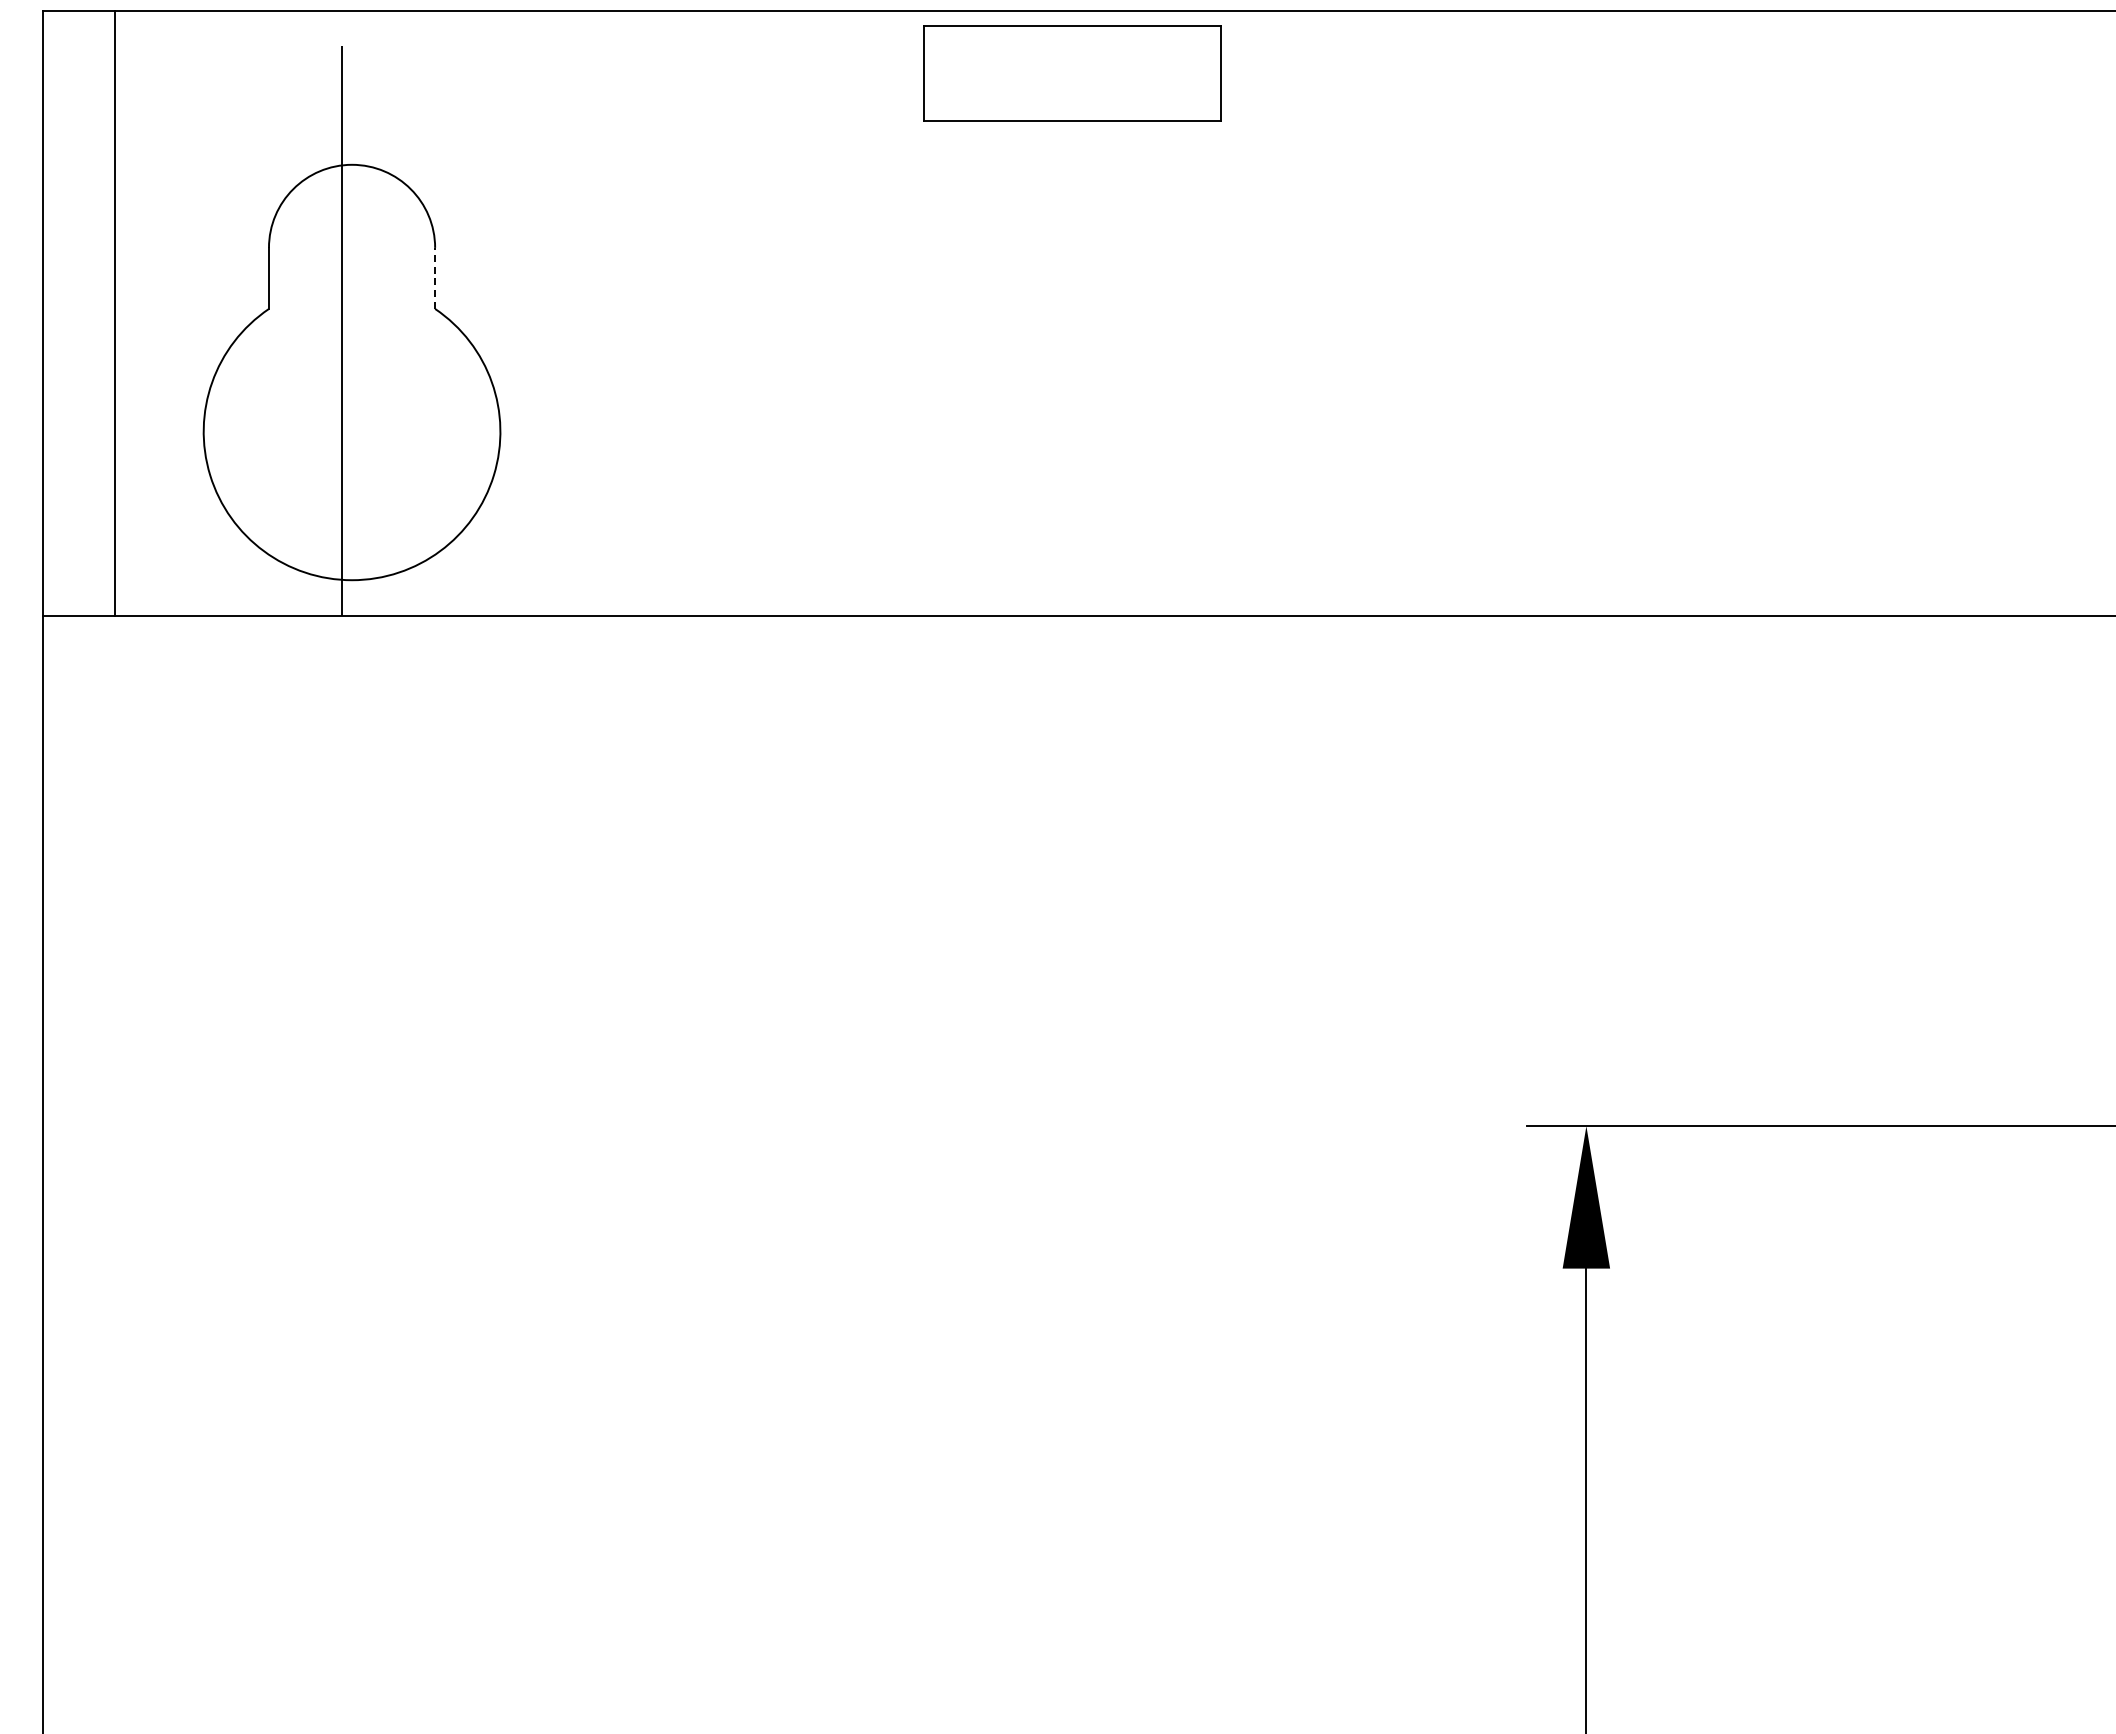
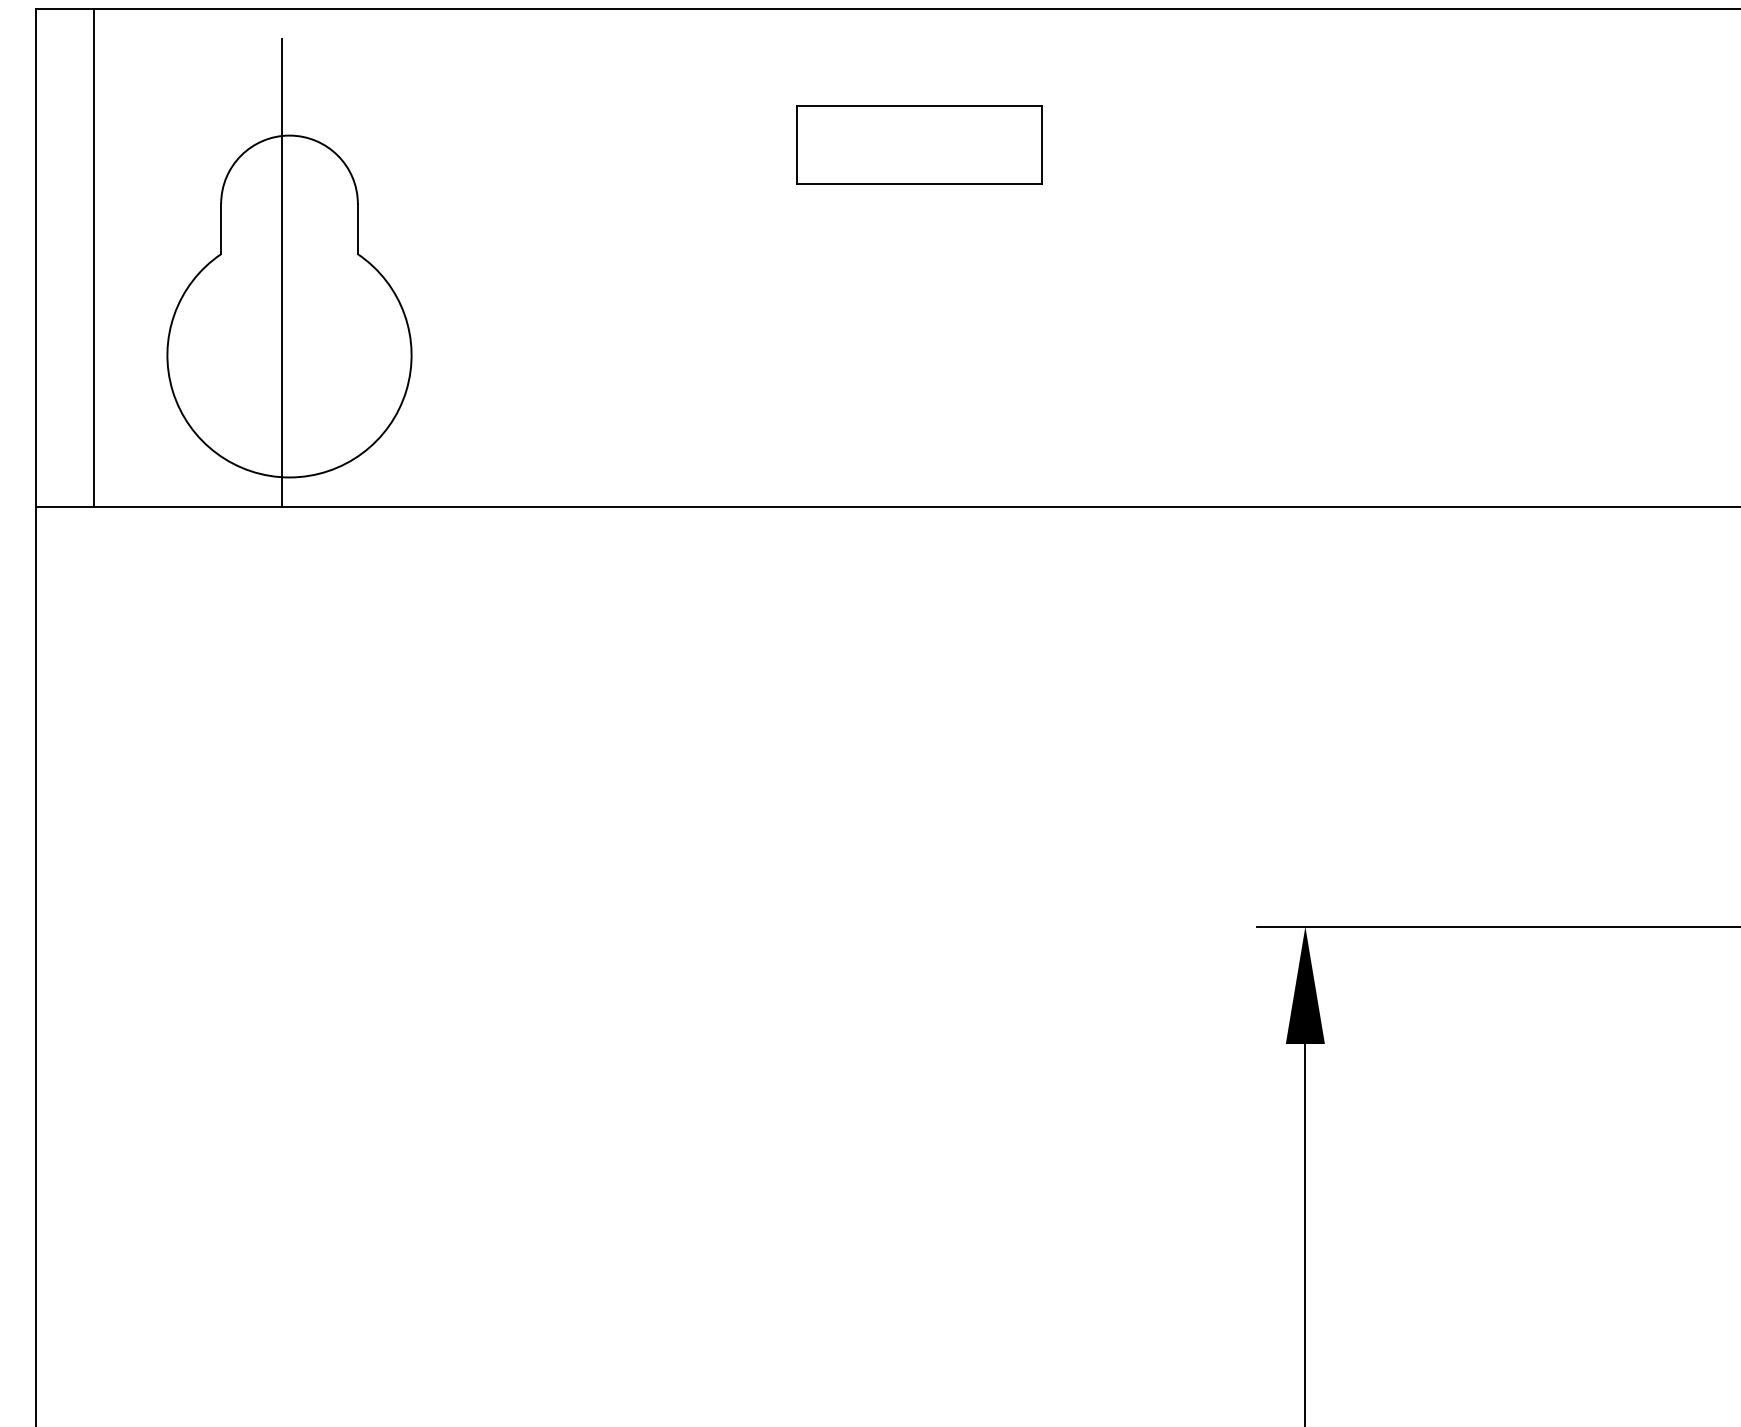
part: (1072, 73) -> (919, 145), moved
line: (435, 278) -> (358, 229), dashed -> solid

